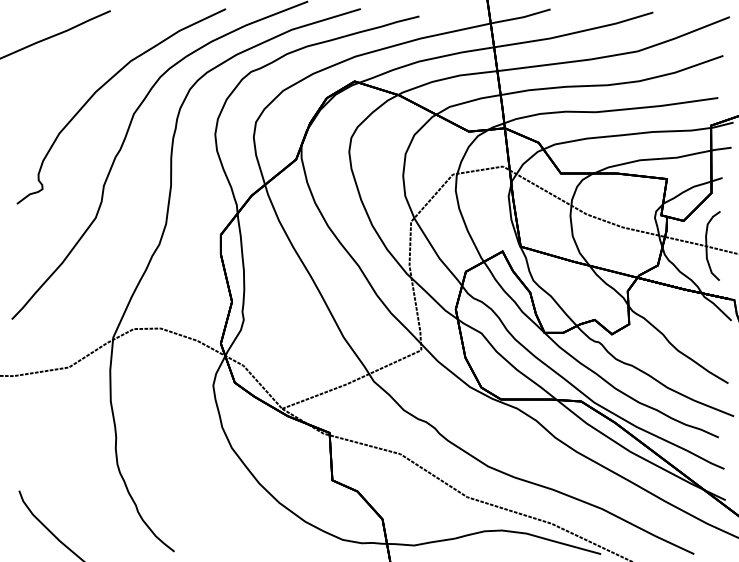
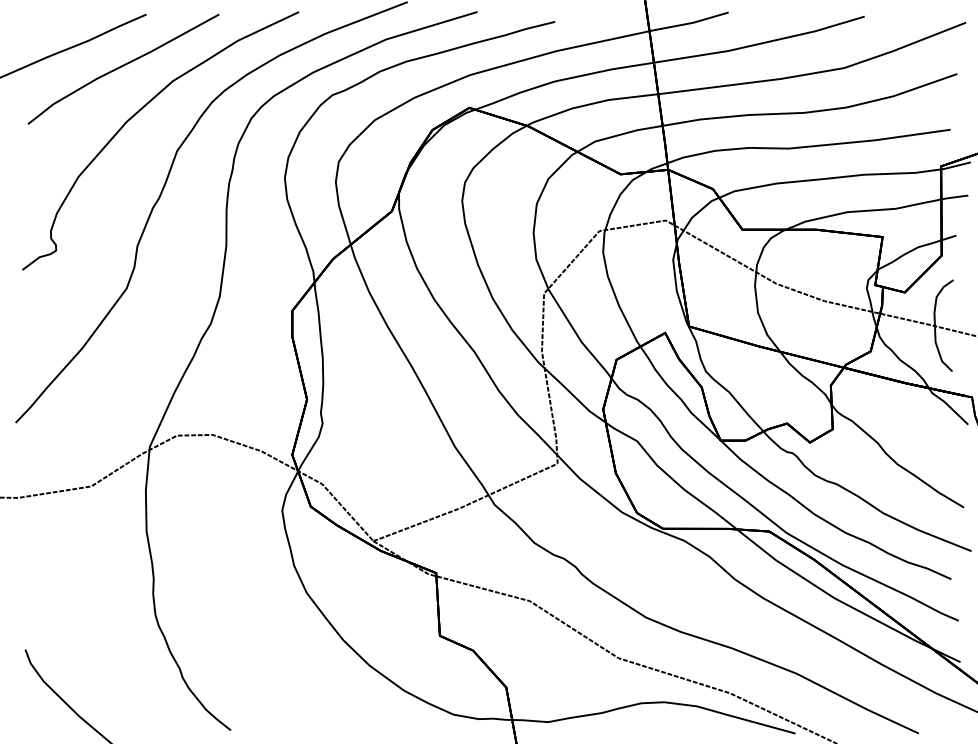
line: (93, 50) -> (123, 66), added

